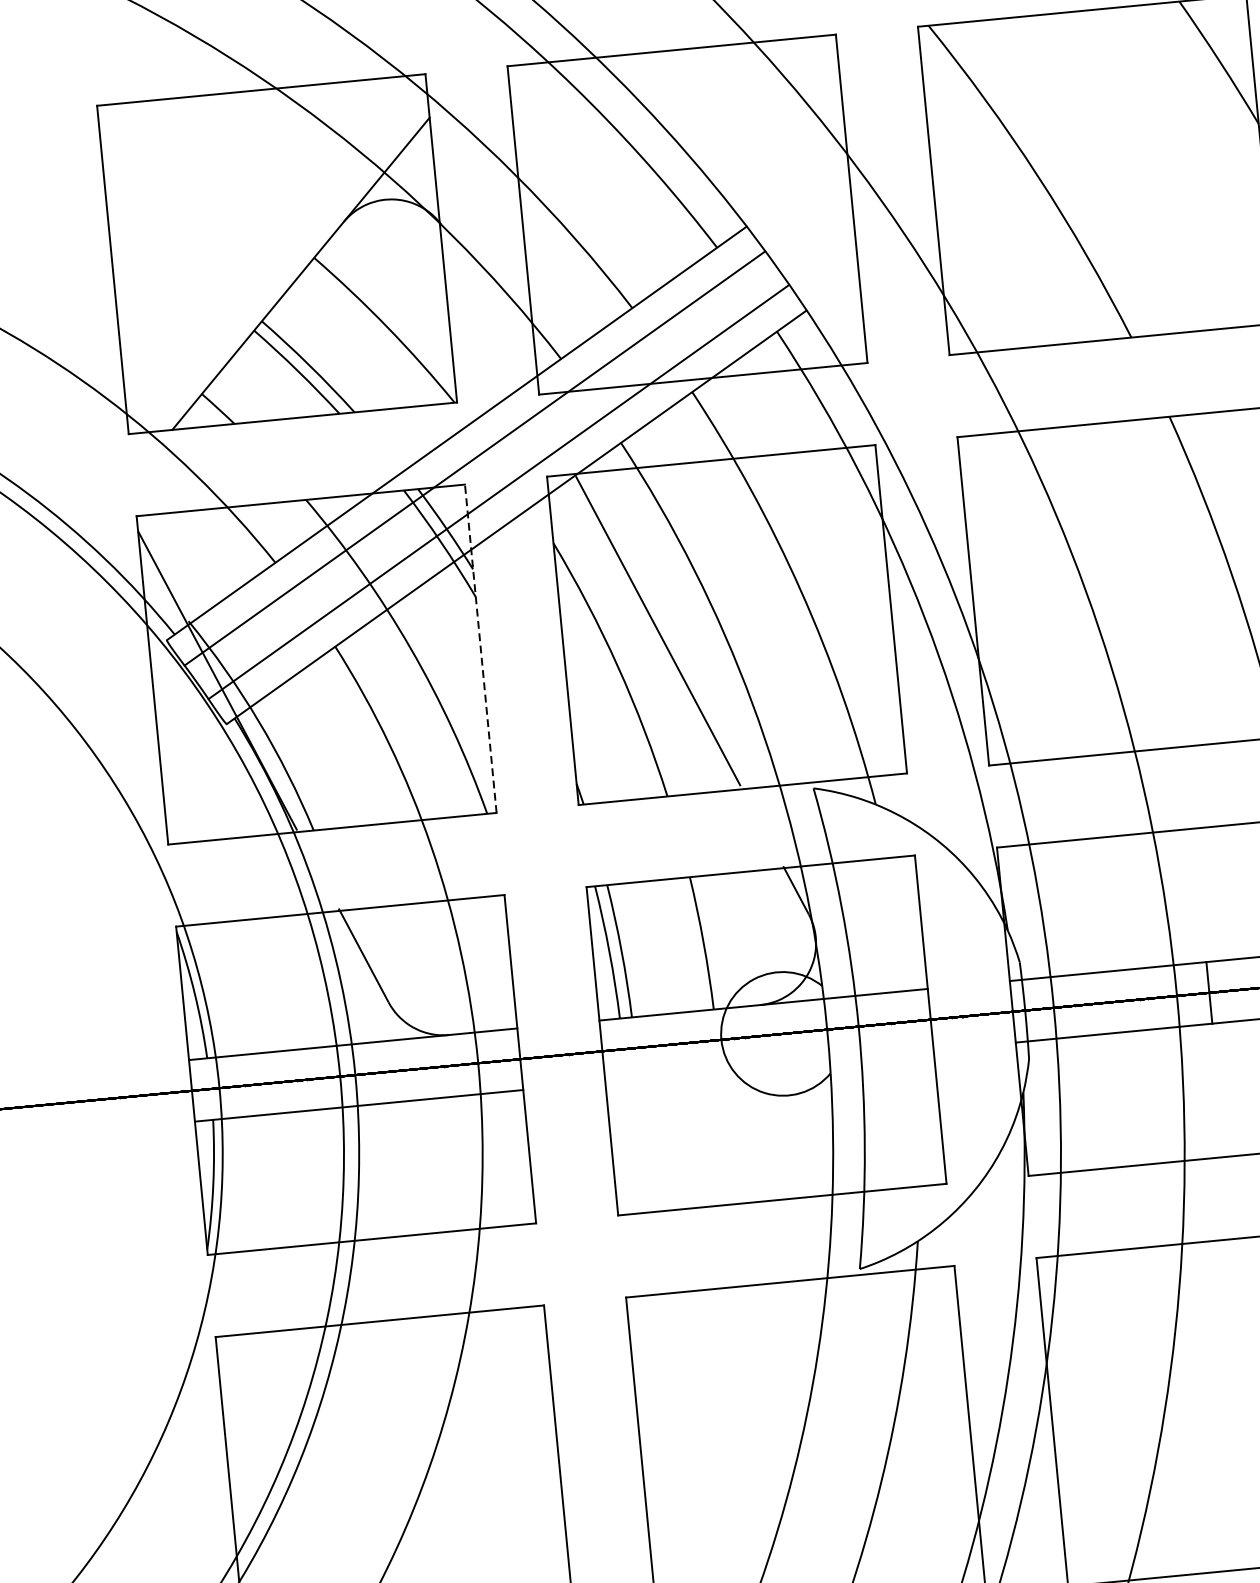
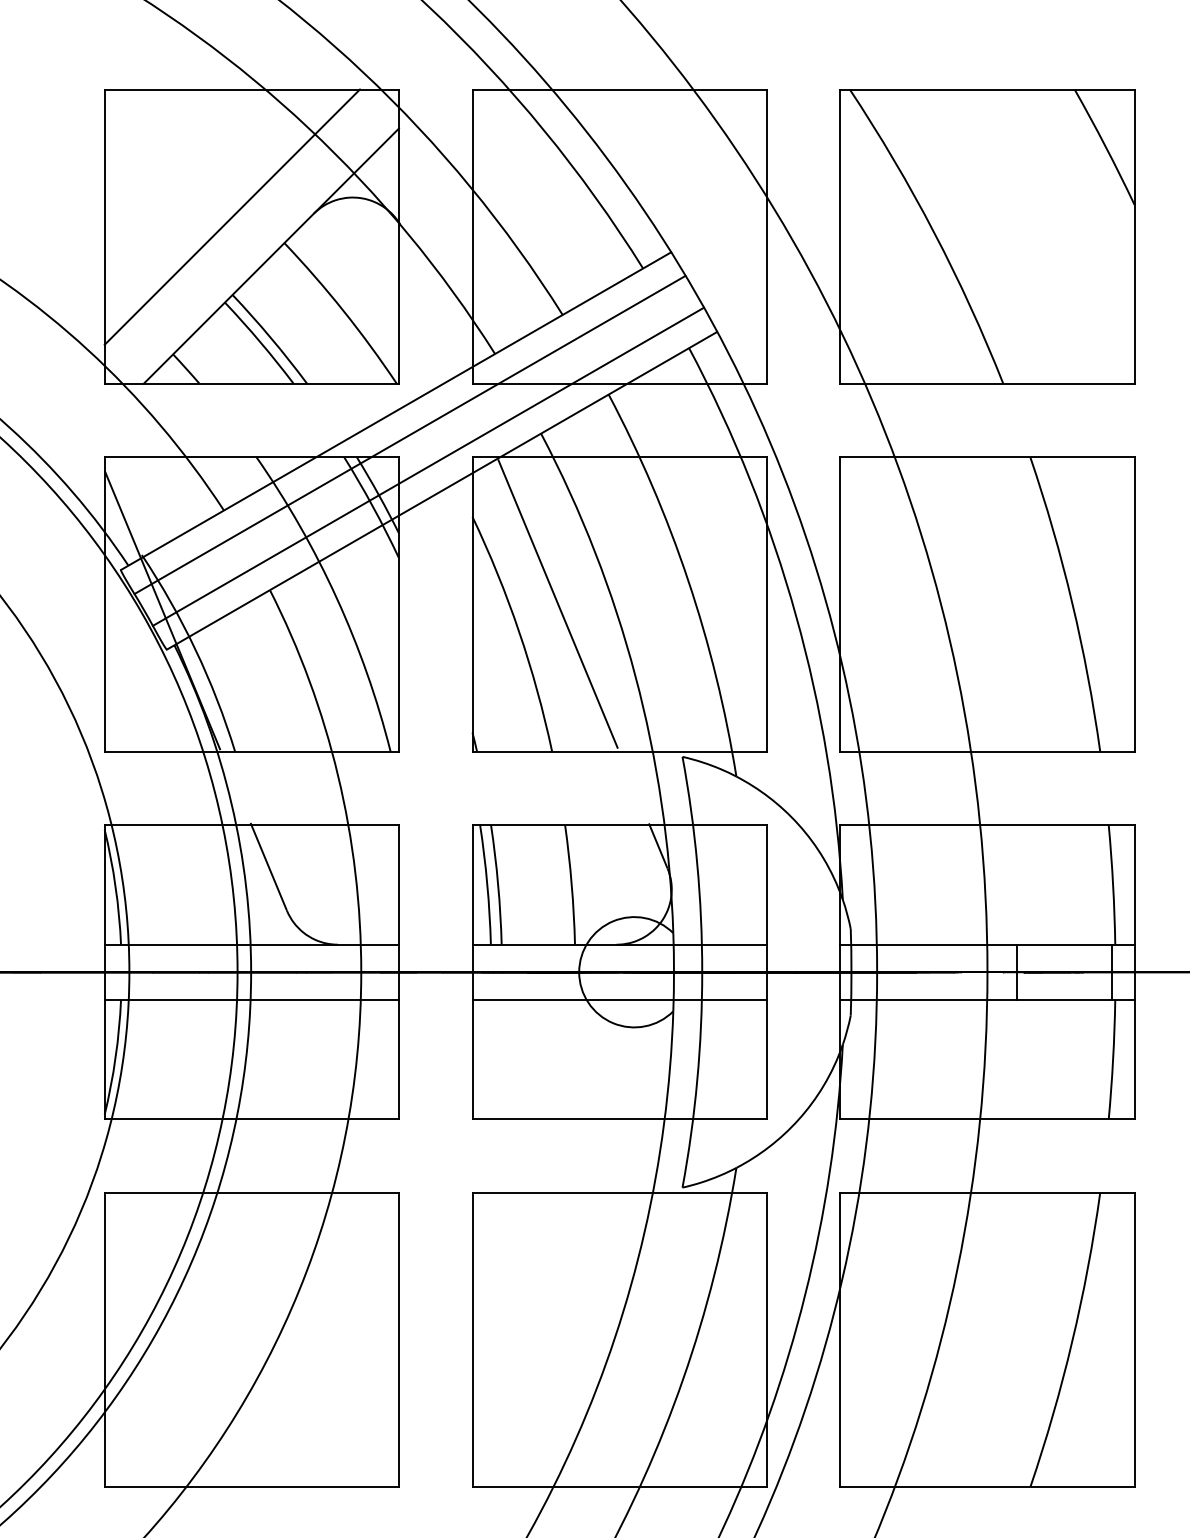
line: (252, 233) -> (231, 216), added
line: (480, 647) -> (398, 603), dashed -> solid
line: (769, 1065) -> (619, 999), added

